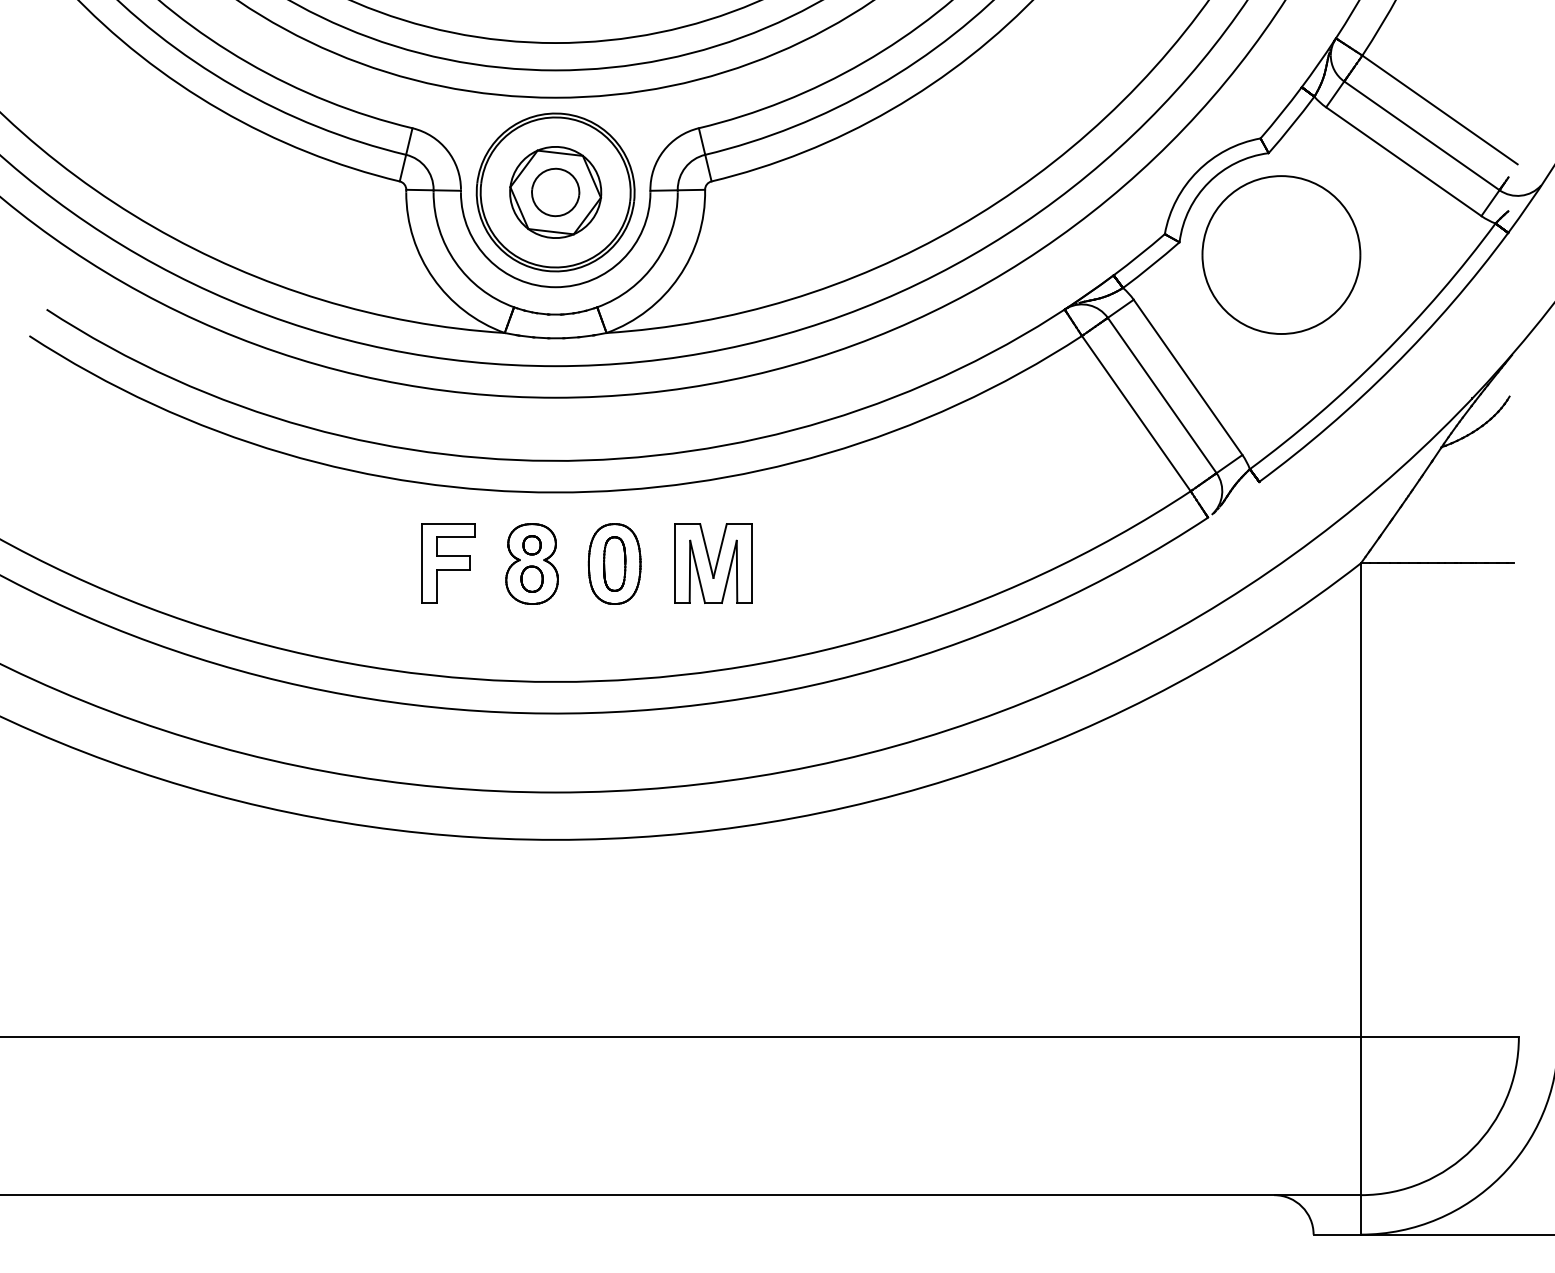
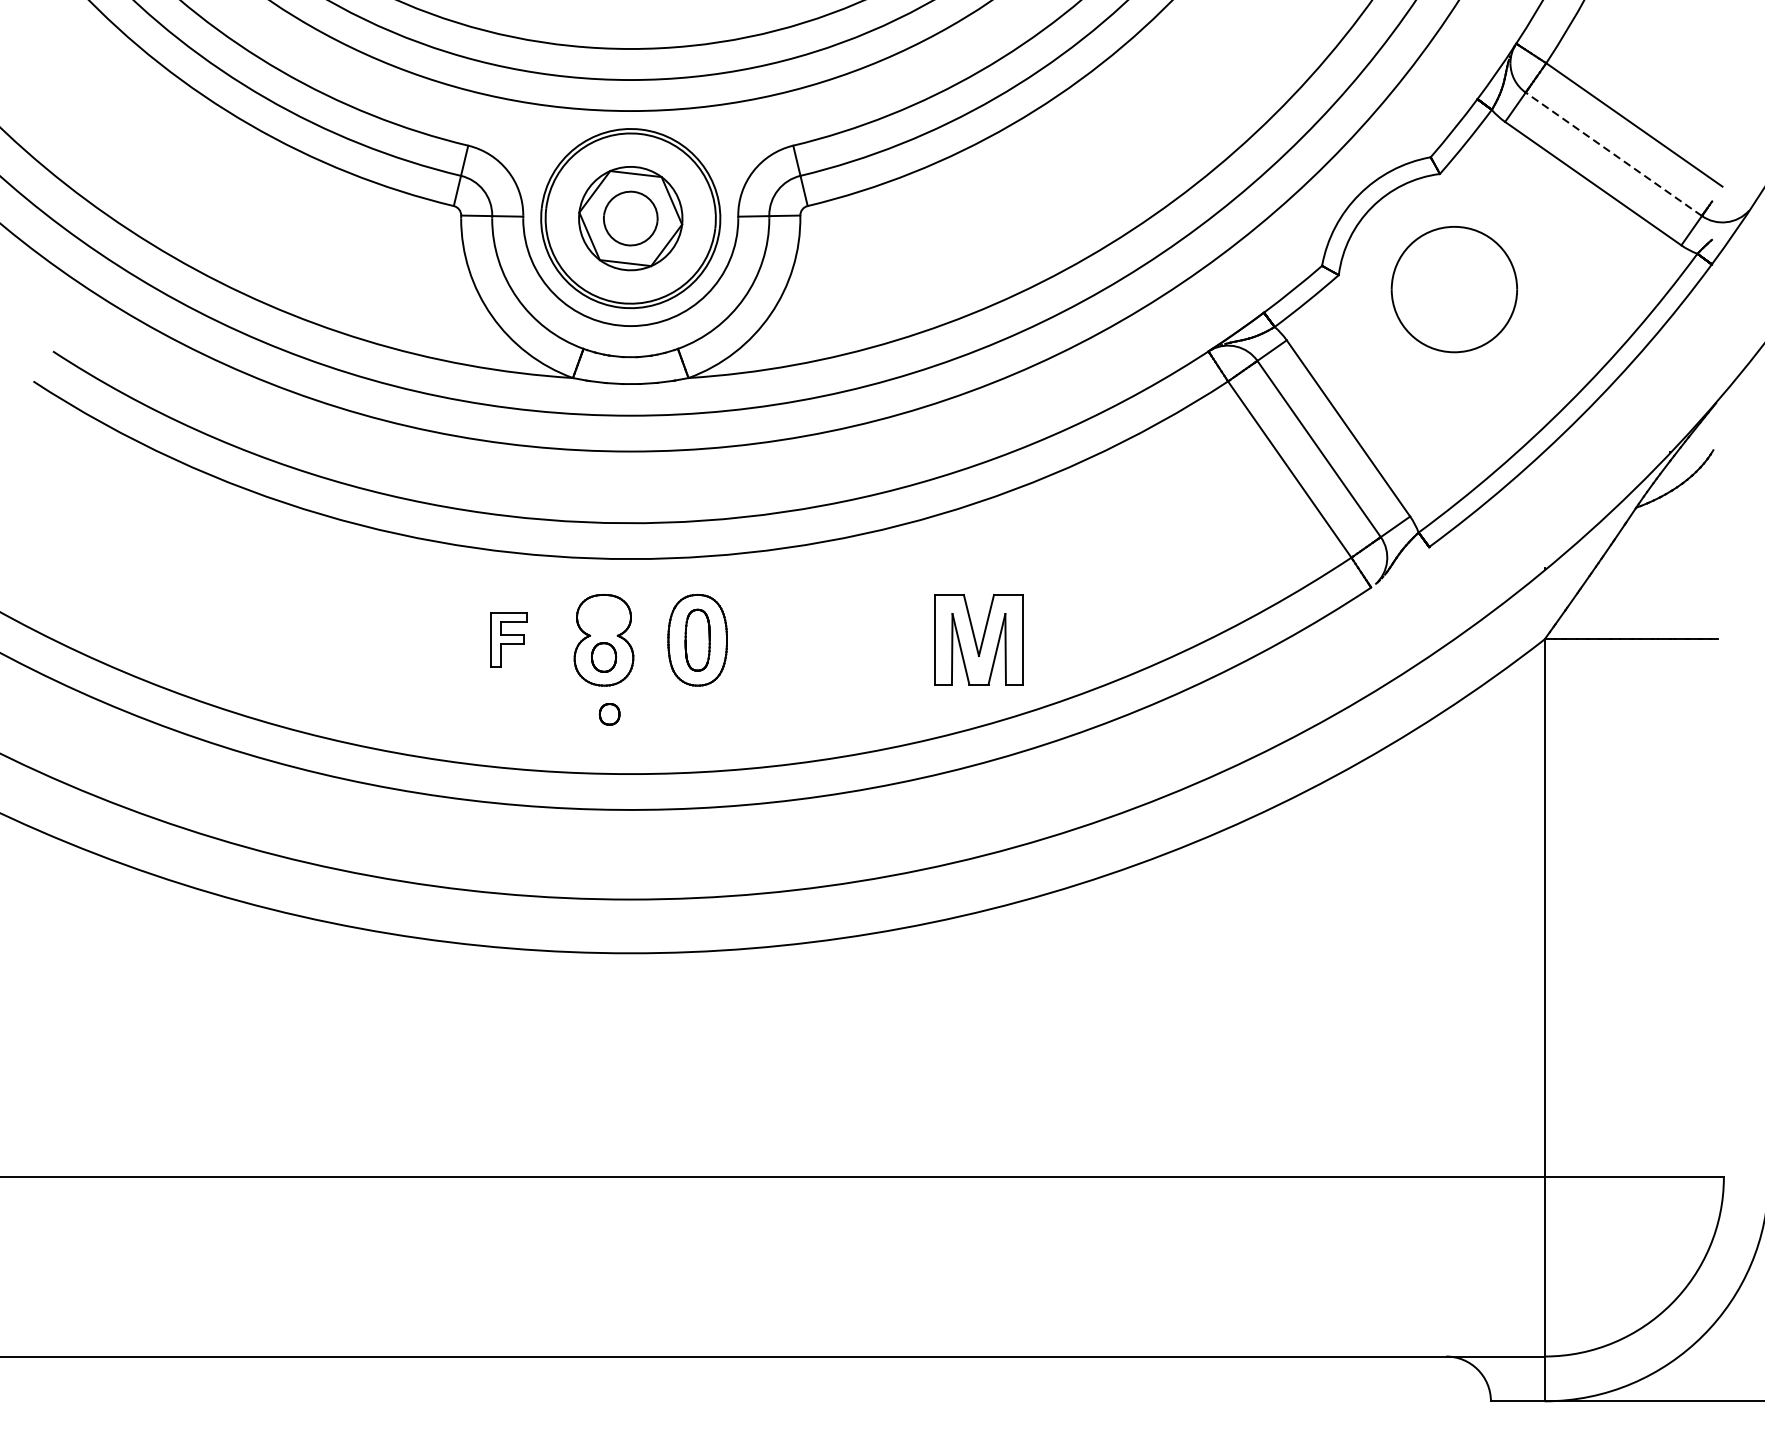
line: (1421, 135) -> (1613, 153), solid -> dashed
part: (1281, 254) -> (1454, 288), size x0.7
part: (531, 545) -> (608, 714), moved
part: (448, 563) -> (509, 639), size x0.6
part: (713, 563) -> (978, 639), moved

